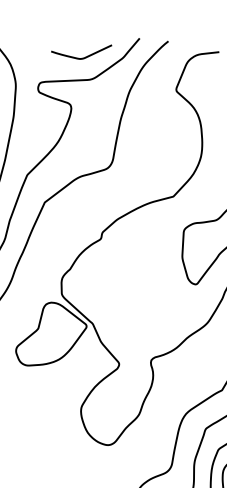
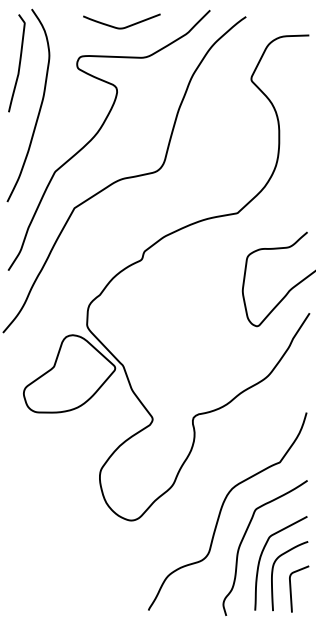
curve: (82, 57) -> (121, 27), moved

